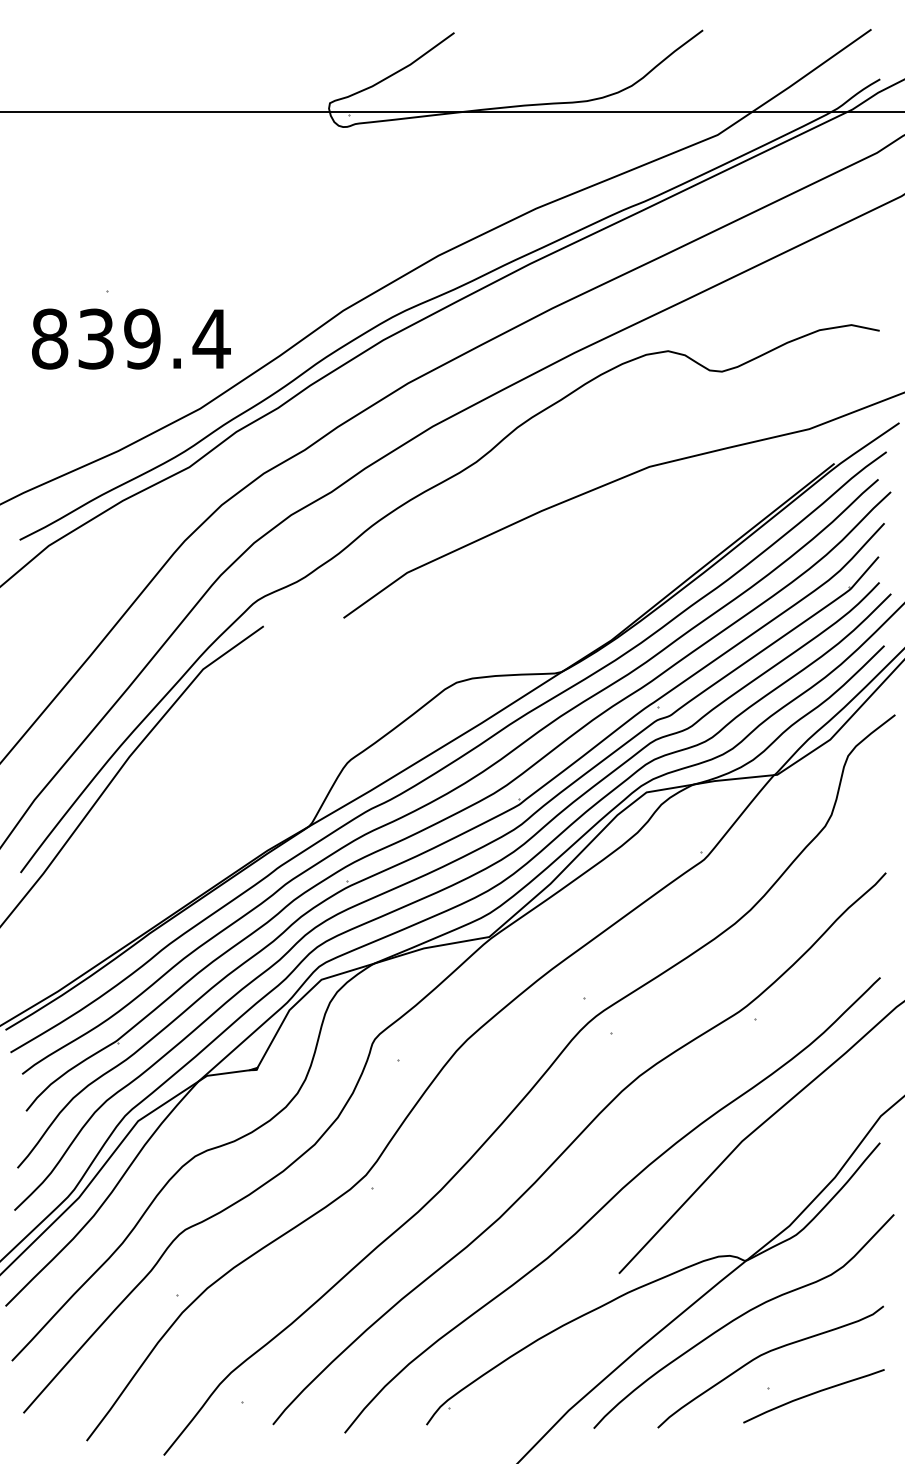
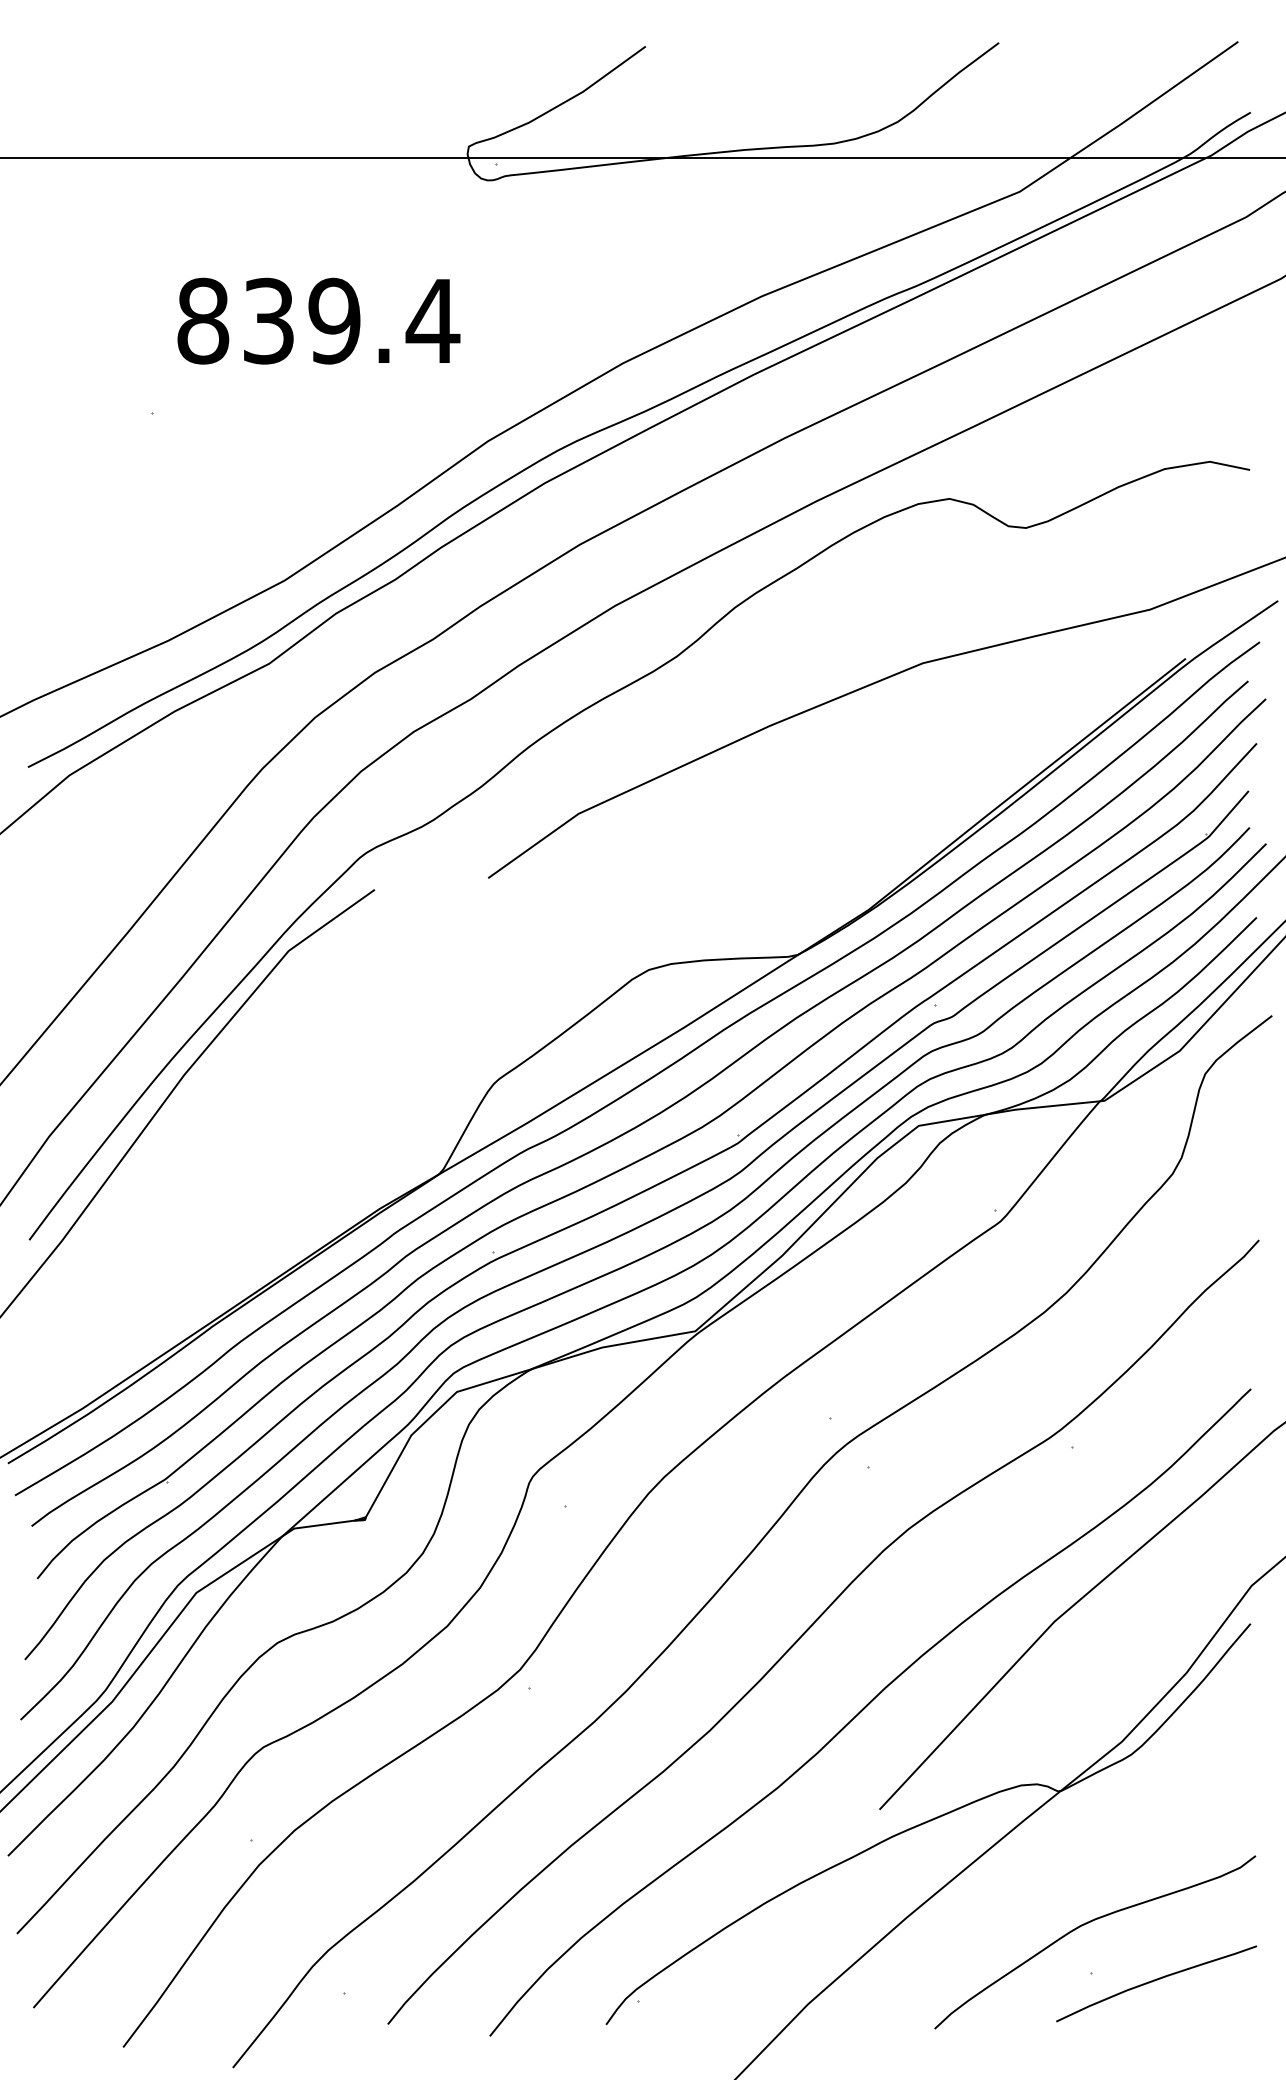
text: (131, 338) -> (319, 320), moved
curve: (740, 1317) -> (1052, 1871), removed

